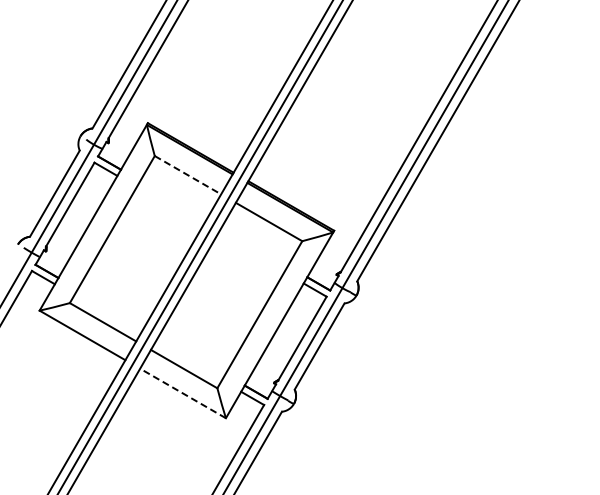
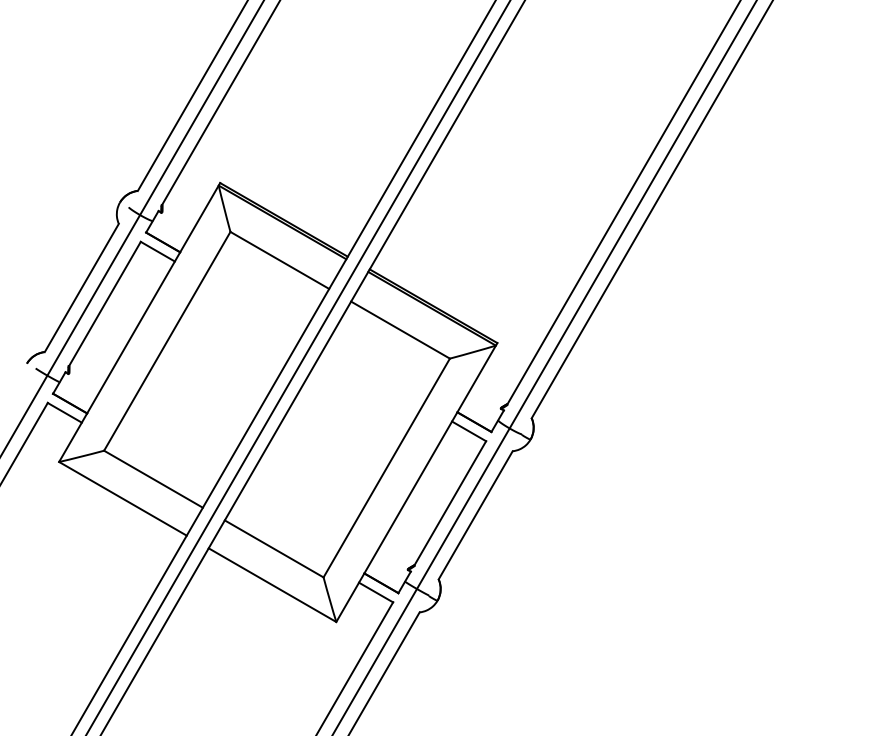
line: (188, 175) -> (280, 260), dashed -> solid
line: (183, 393) -> (273, 585), dashed -> solid

